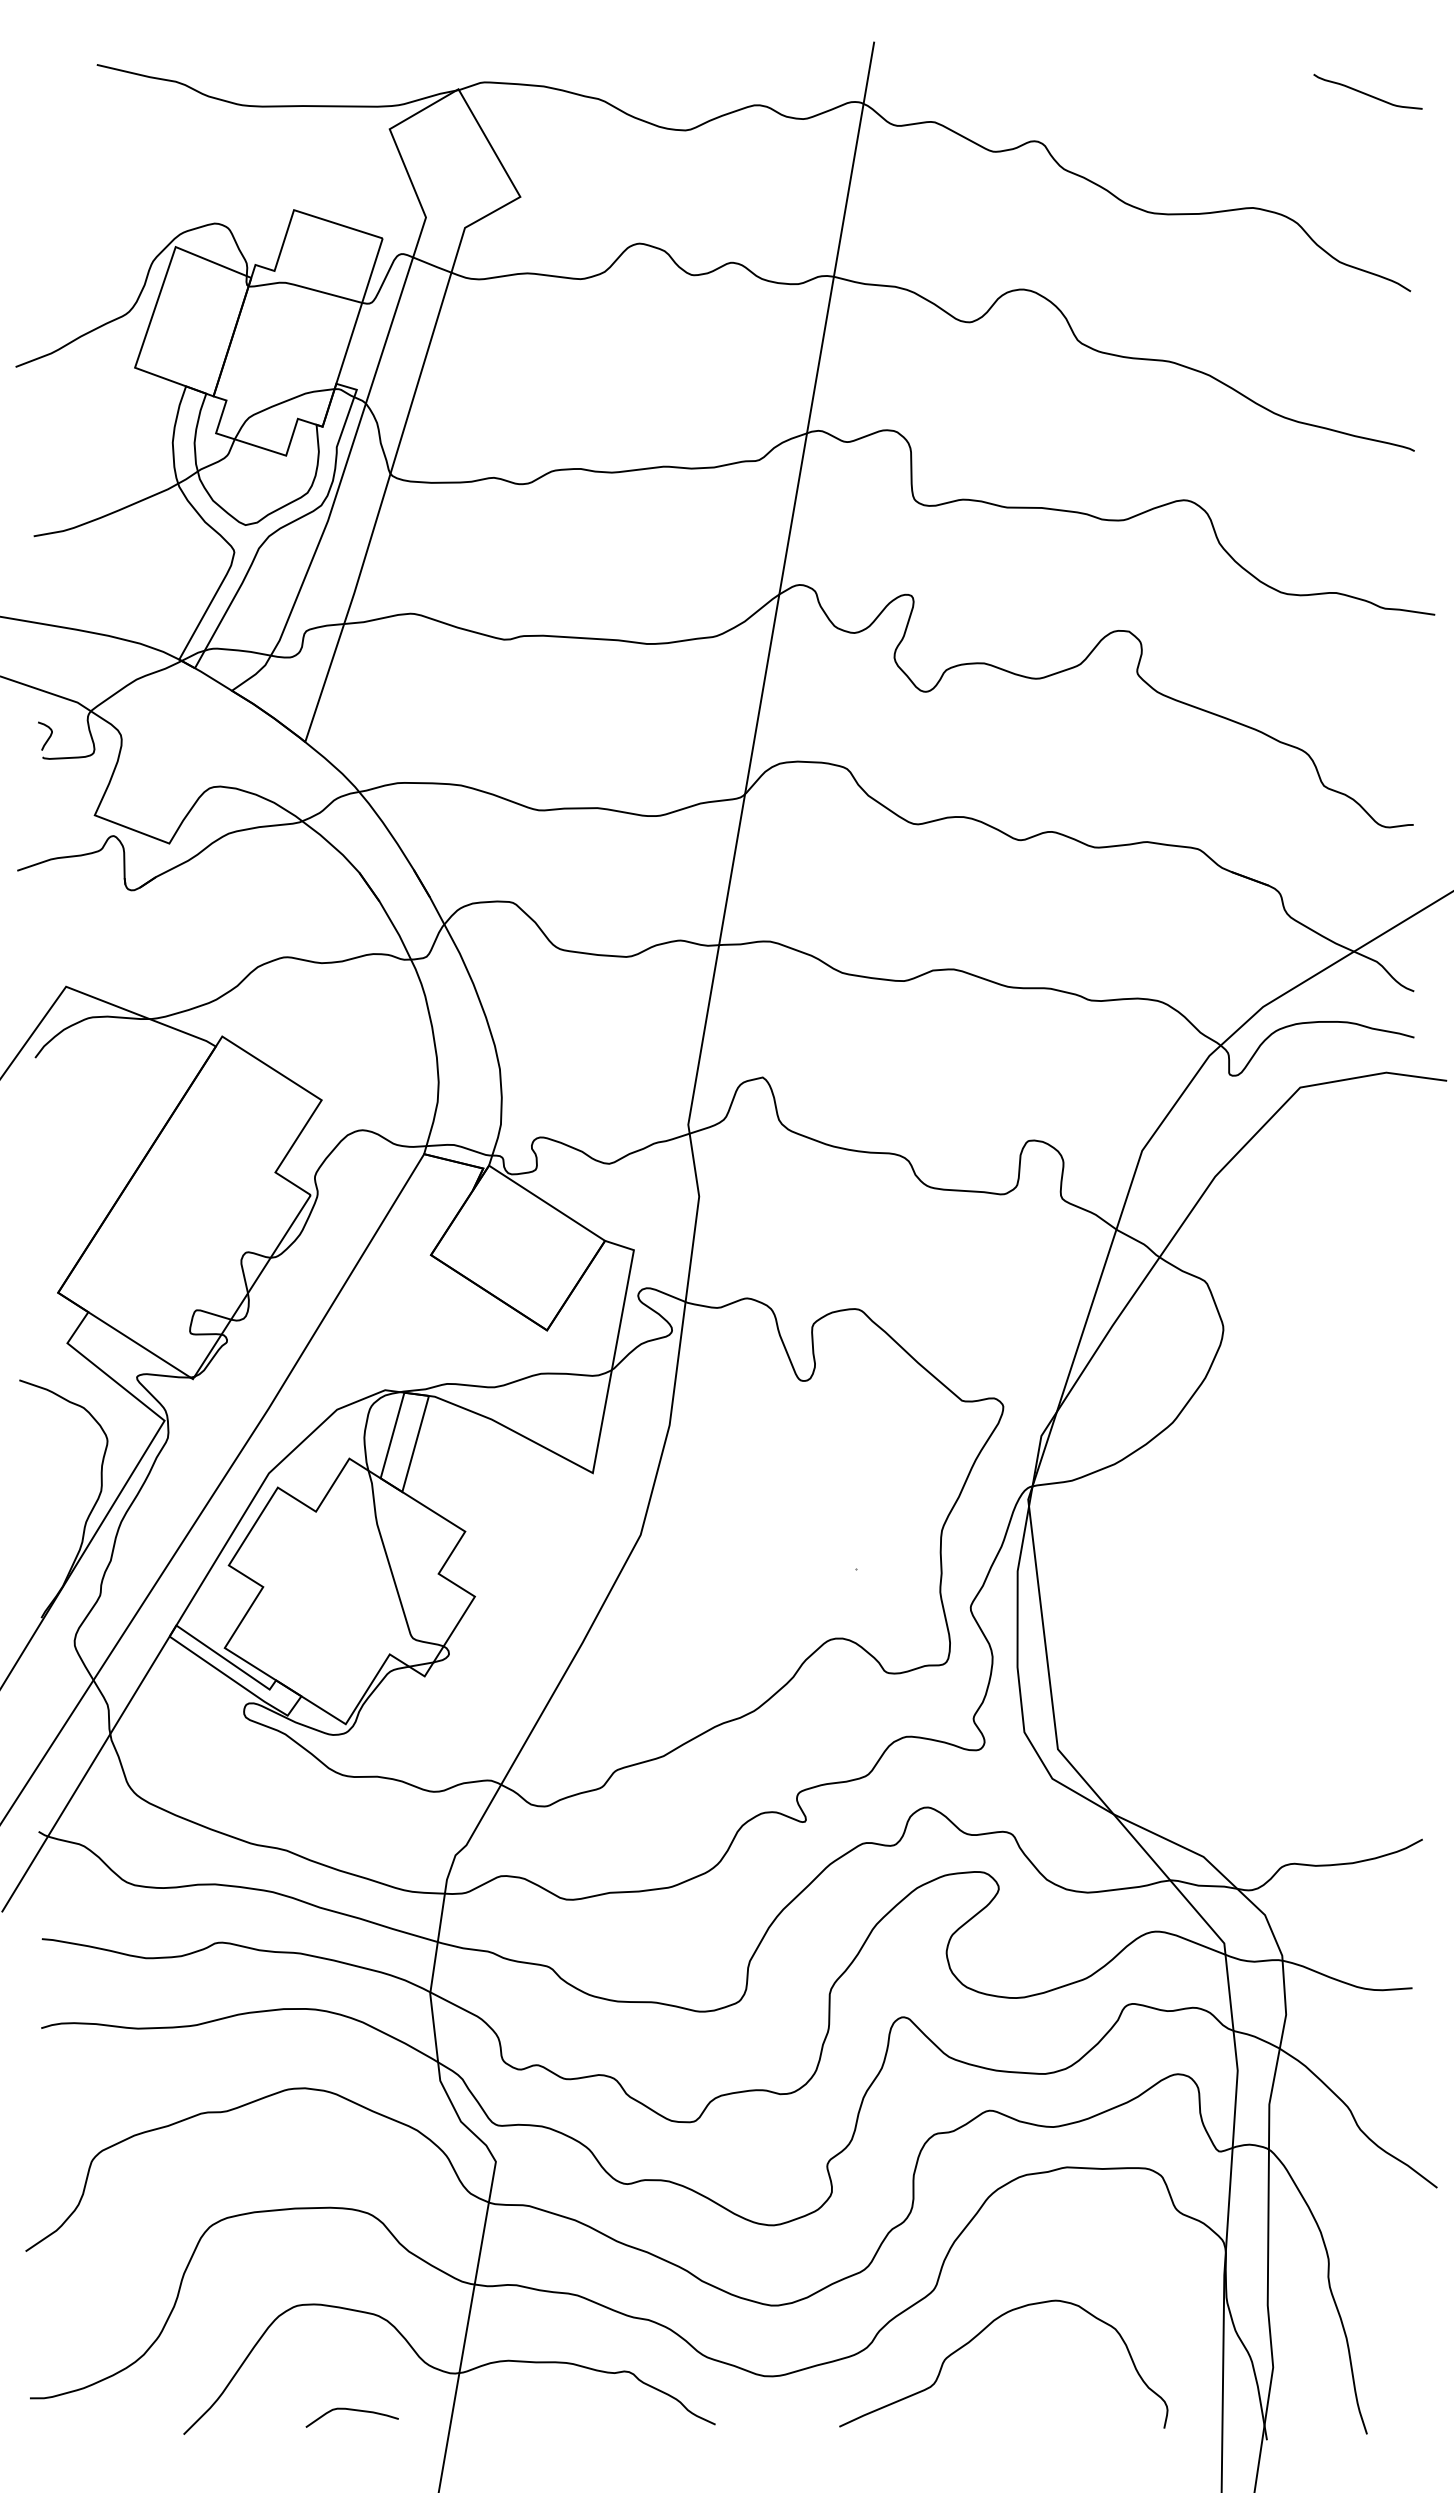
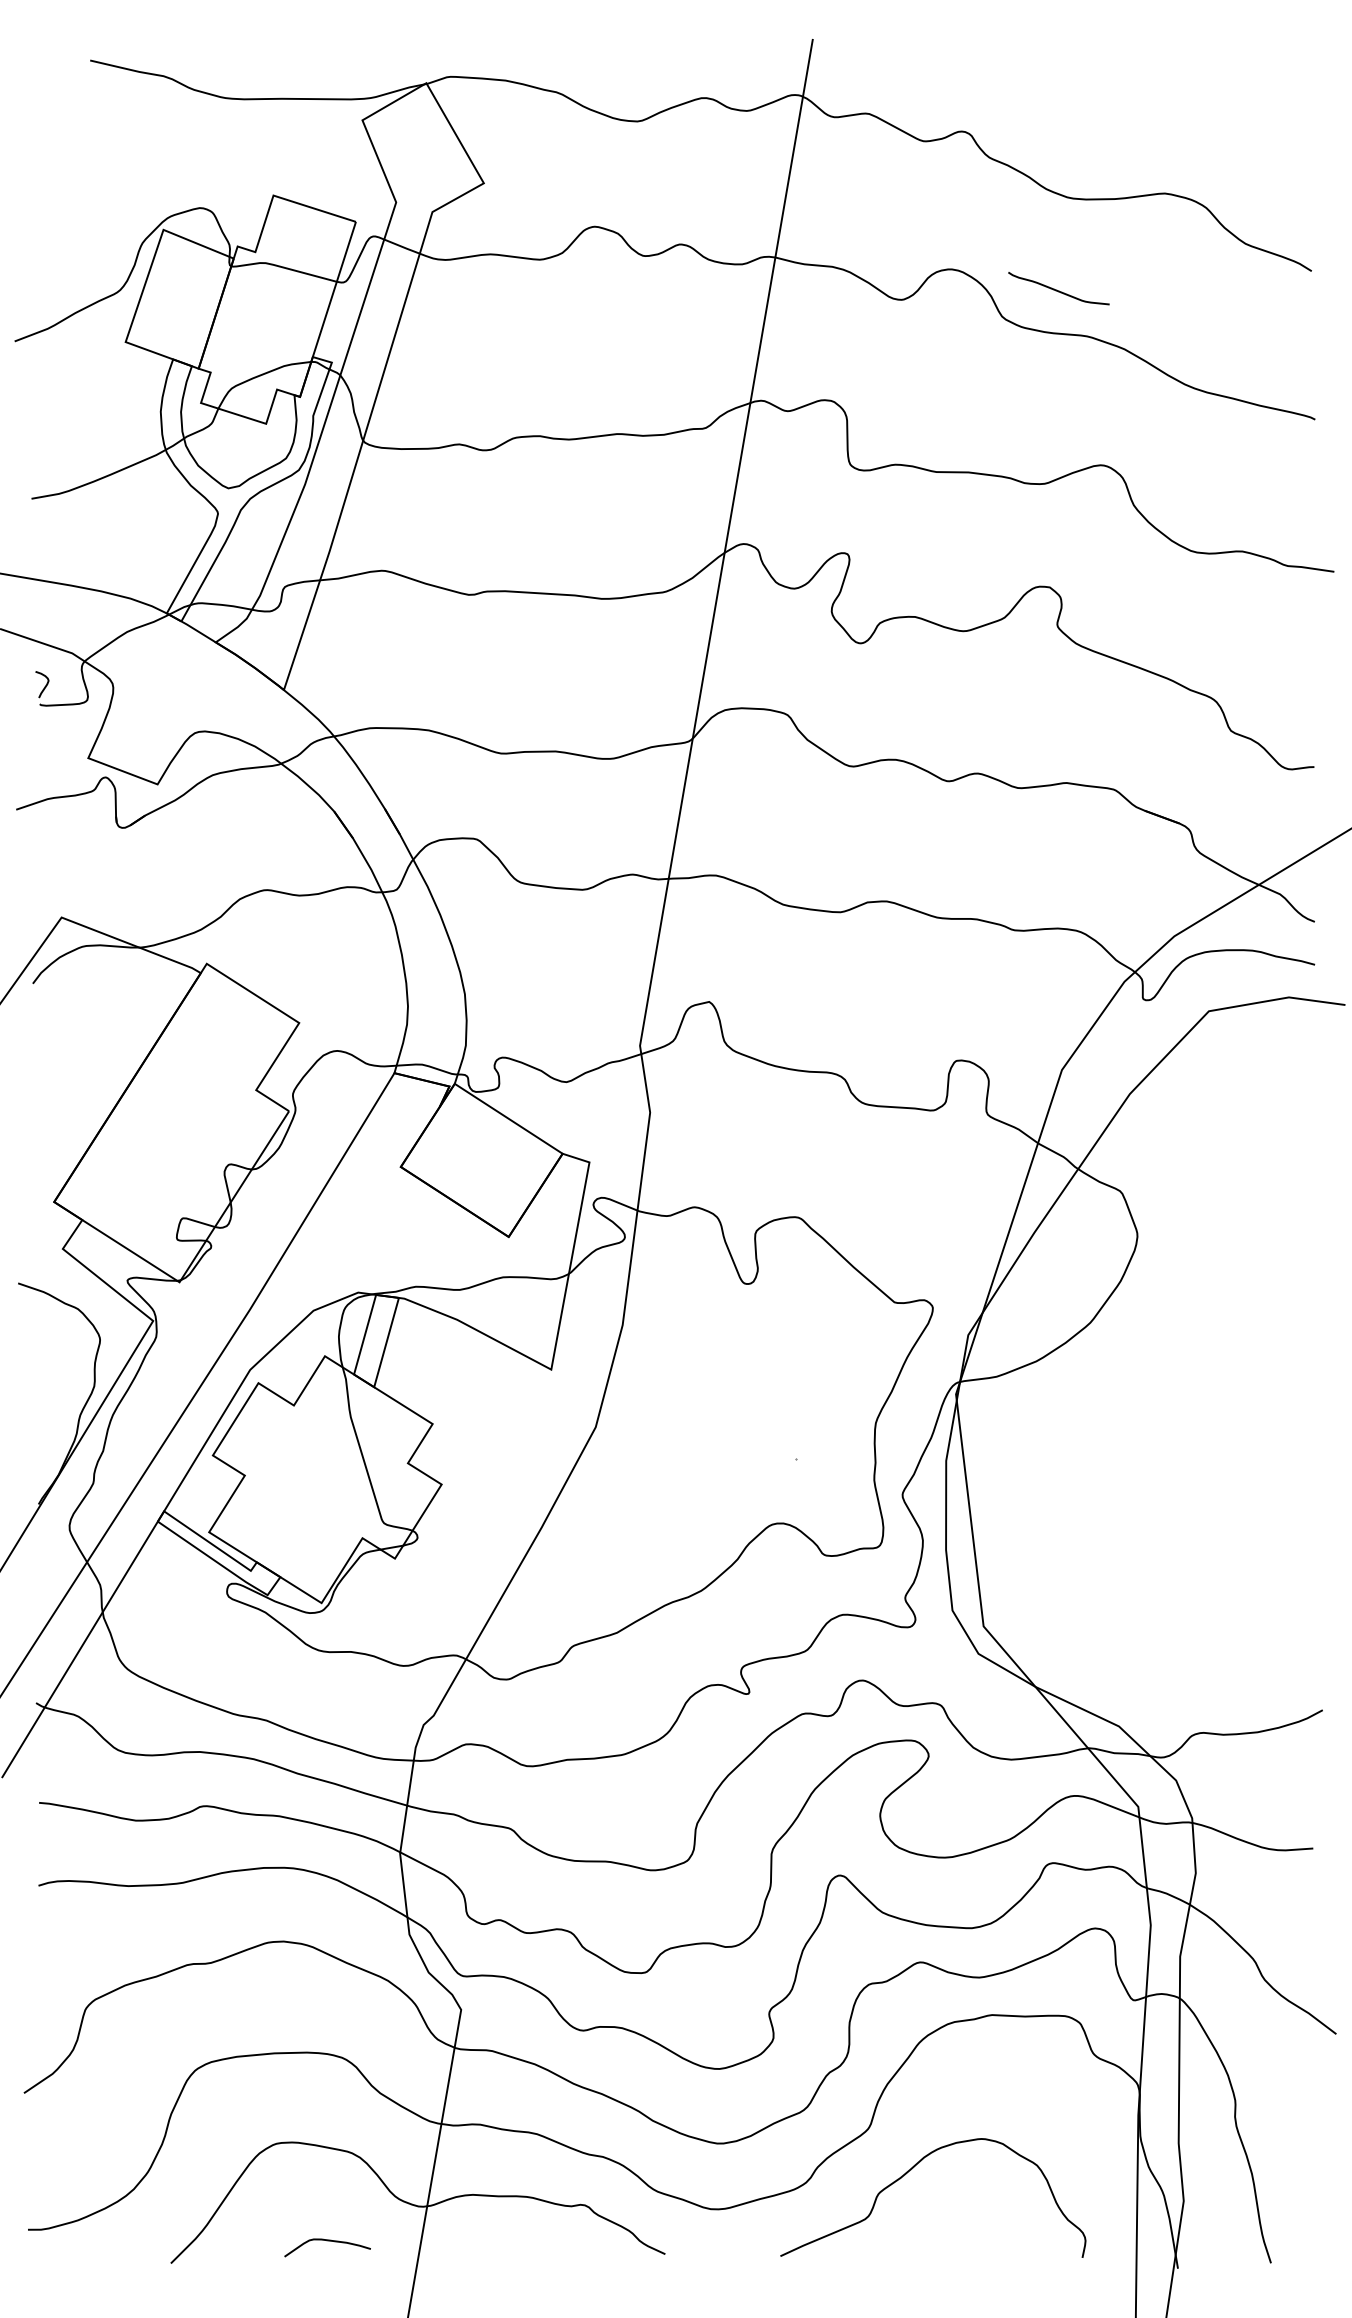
curve: (1367, 93) -> (1058, 290), moved

